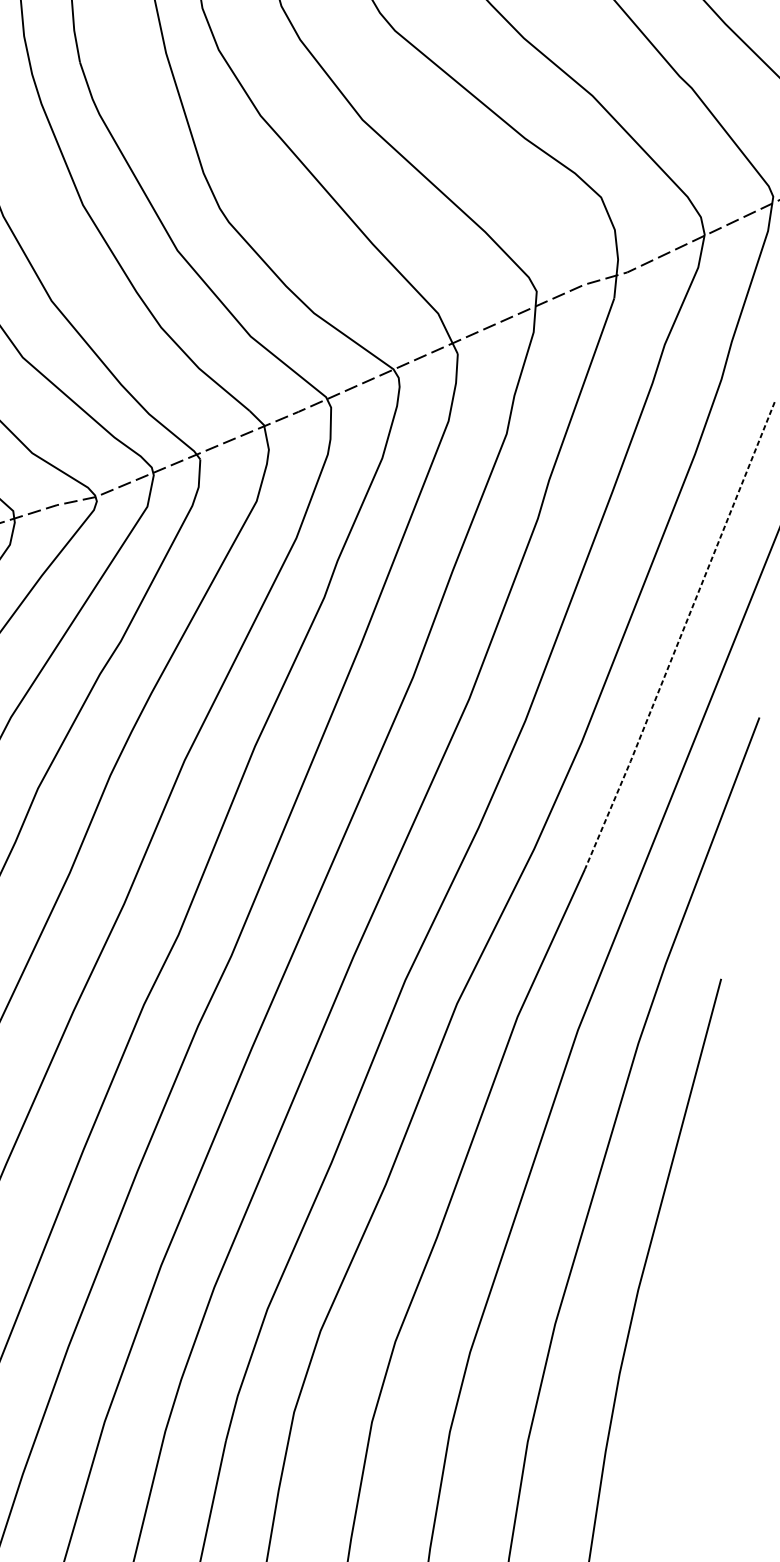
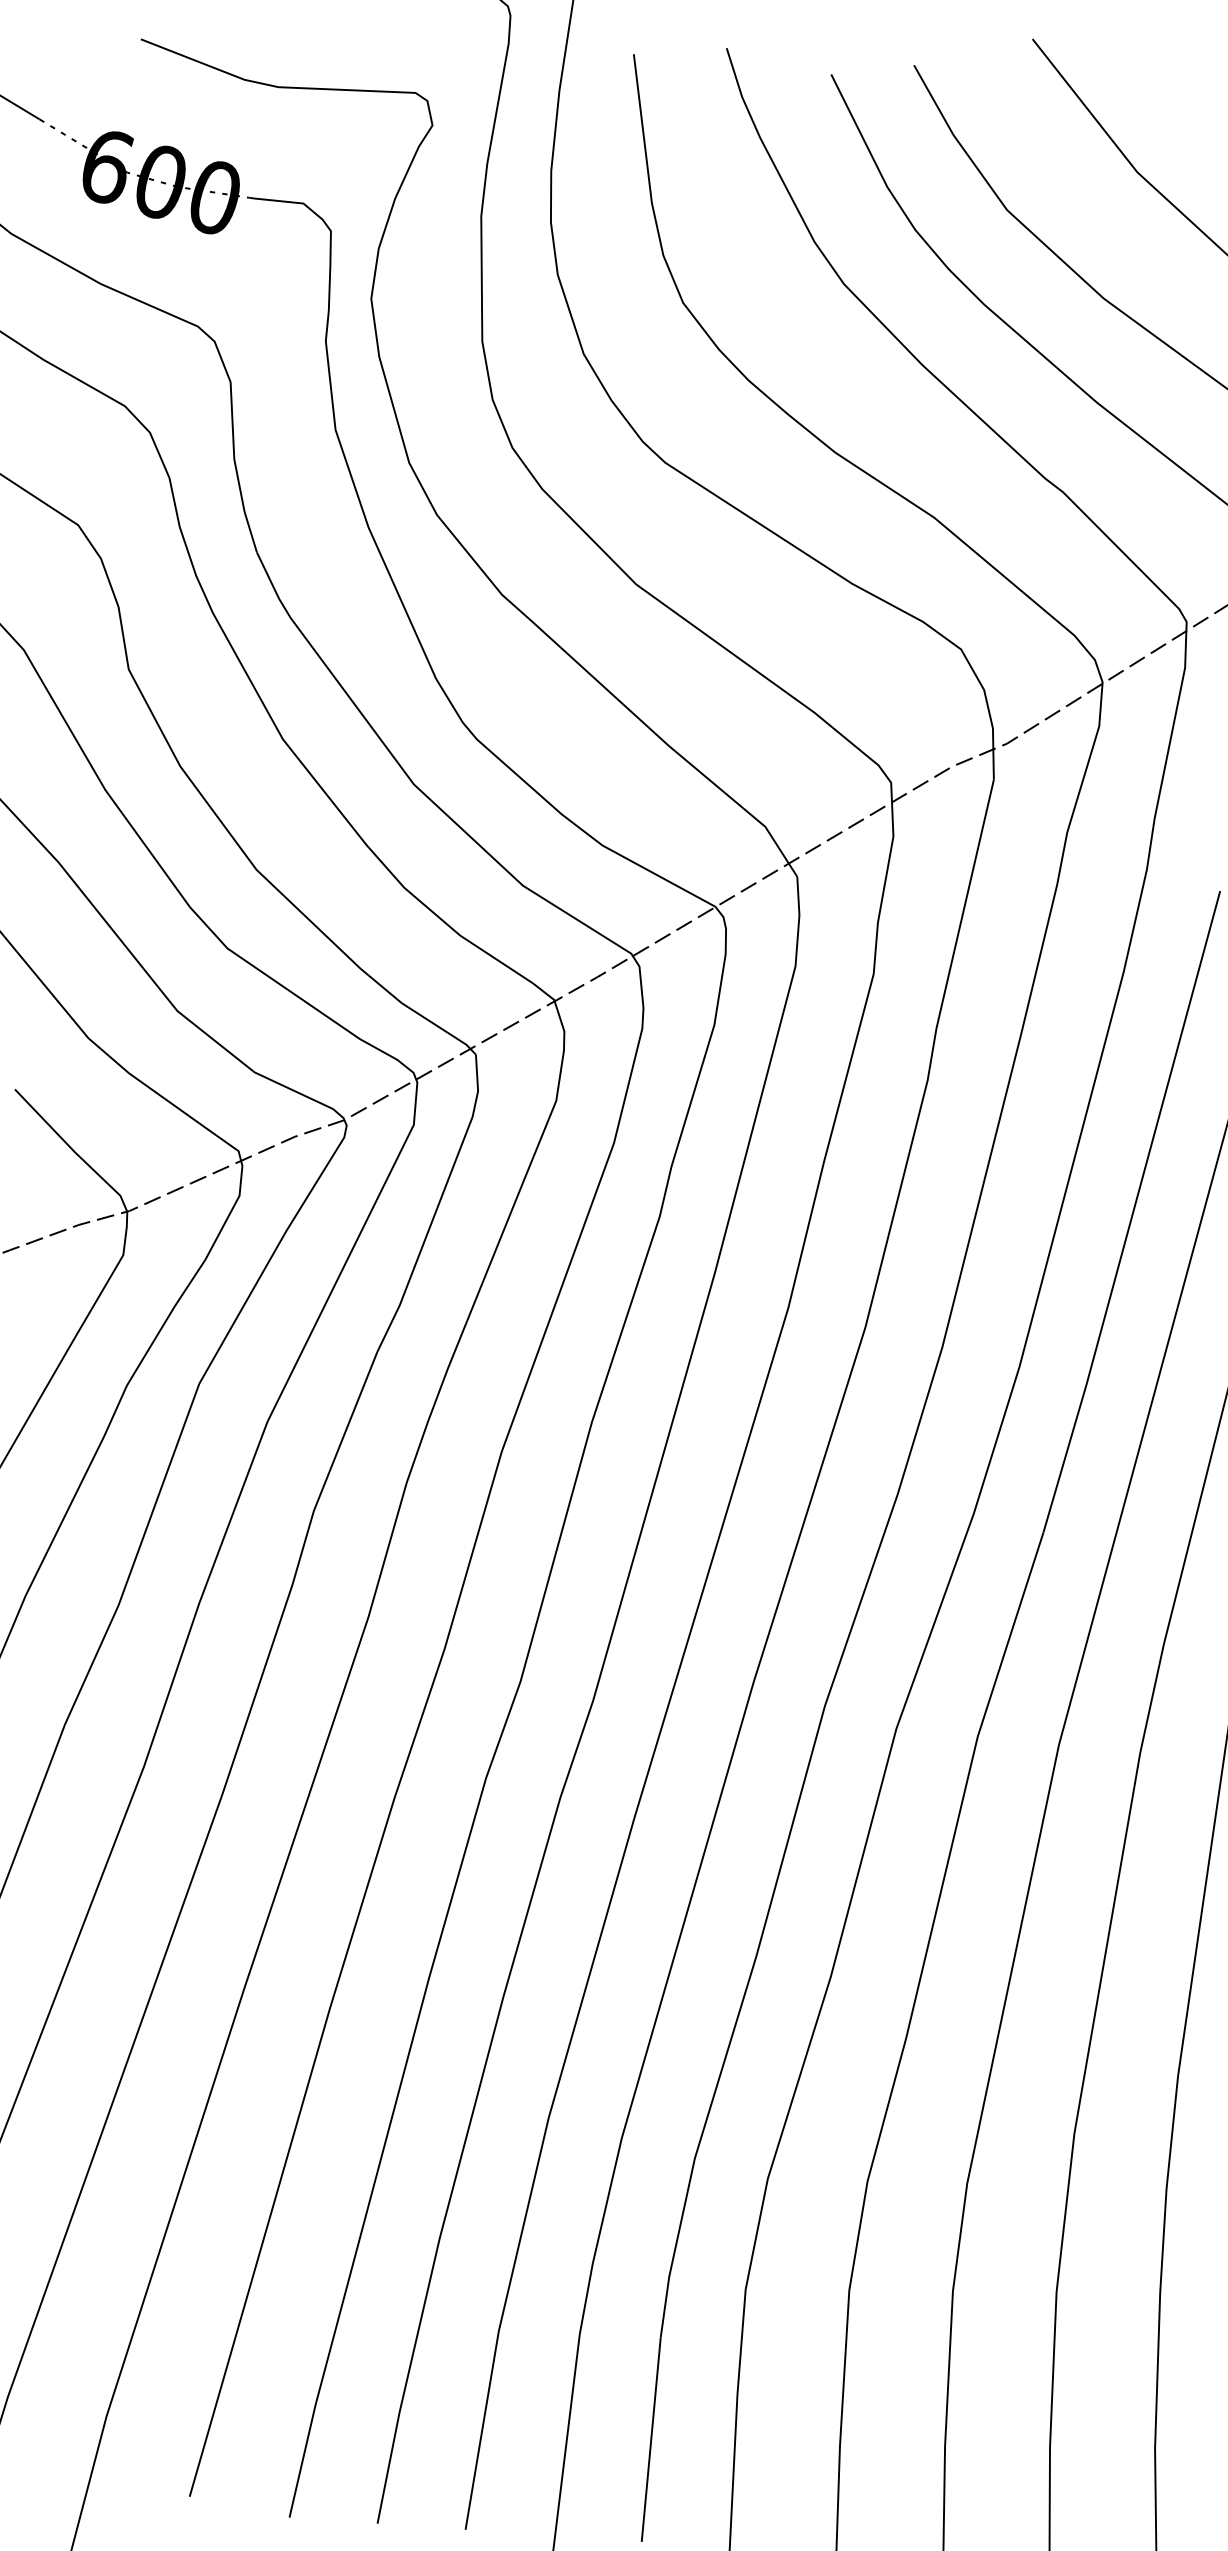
line: (680, 636) -> (1132, 1213), dashed -> solid

